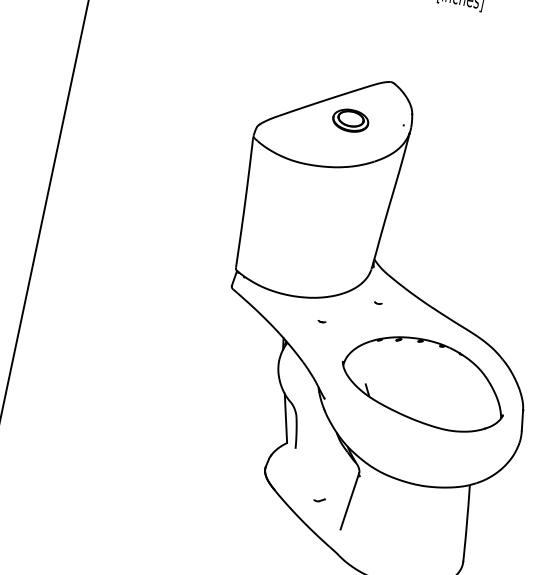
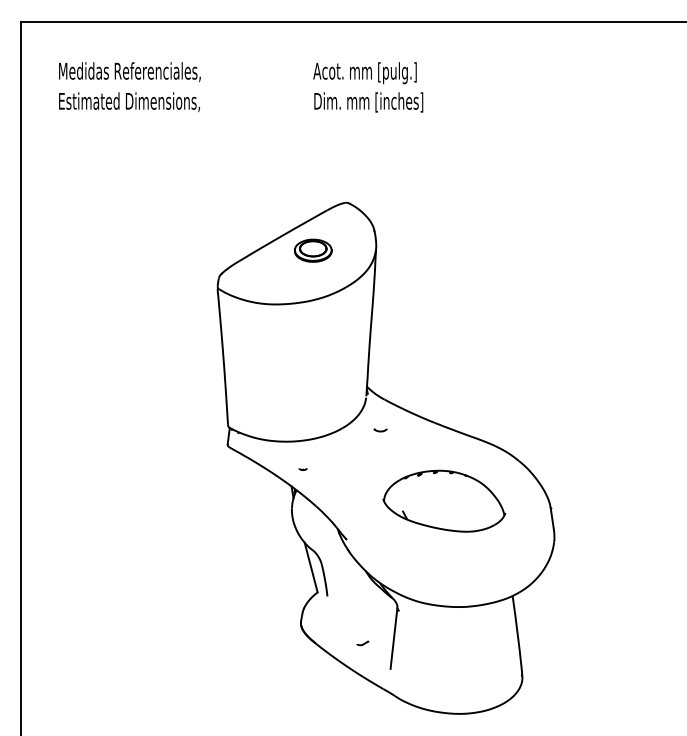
part: (377, 302) -> (379, 430), size x1.6
part: (321, 321) -> (302, 469), moved
part: (424, 381) -> (444, 500), size x0.7

